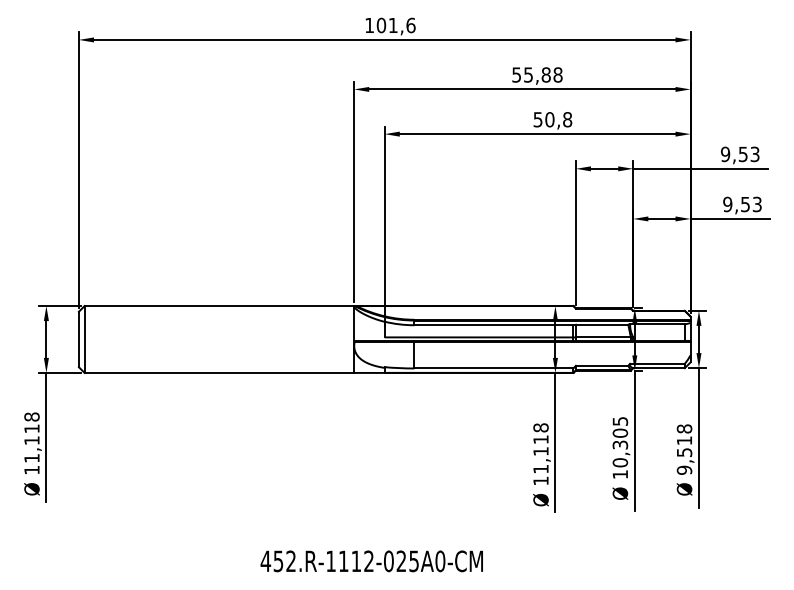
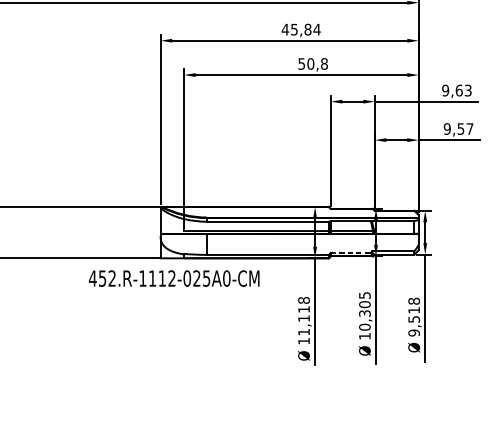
text: (536, 74) -> (300, 29), 55,88 -> 45,84
text: (742, 154) -> (458, 90), 9,53 -> 9,63
text: (756, 204) -> (469, 129), 9,53 -> 9,57
line: (602, 365) -> (351, 252), solid -> dashed
text: (371, 561) -> (173, 278), moved

